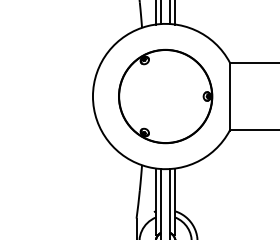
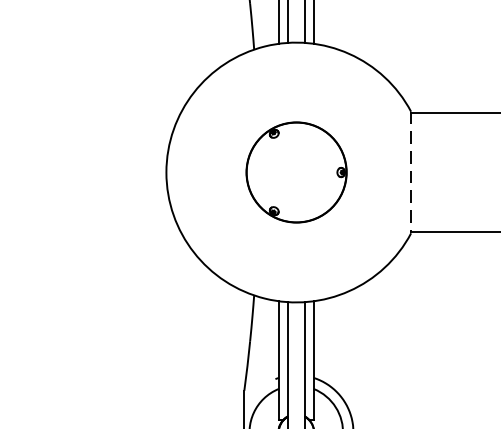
part: (165, 96) -> (296, 172), size x0.6
line: (229, 96) -> (410, 172), solid -> dashed

